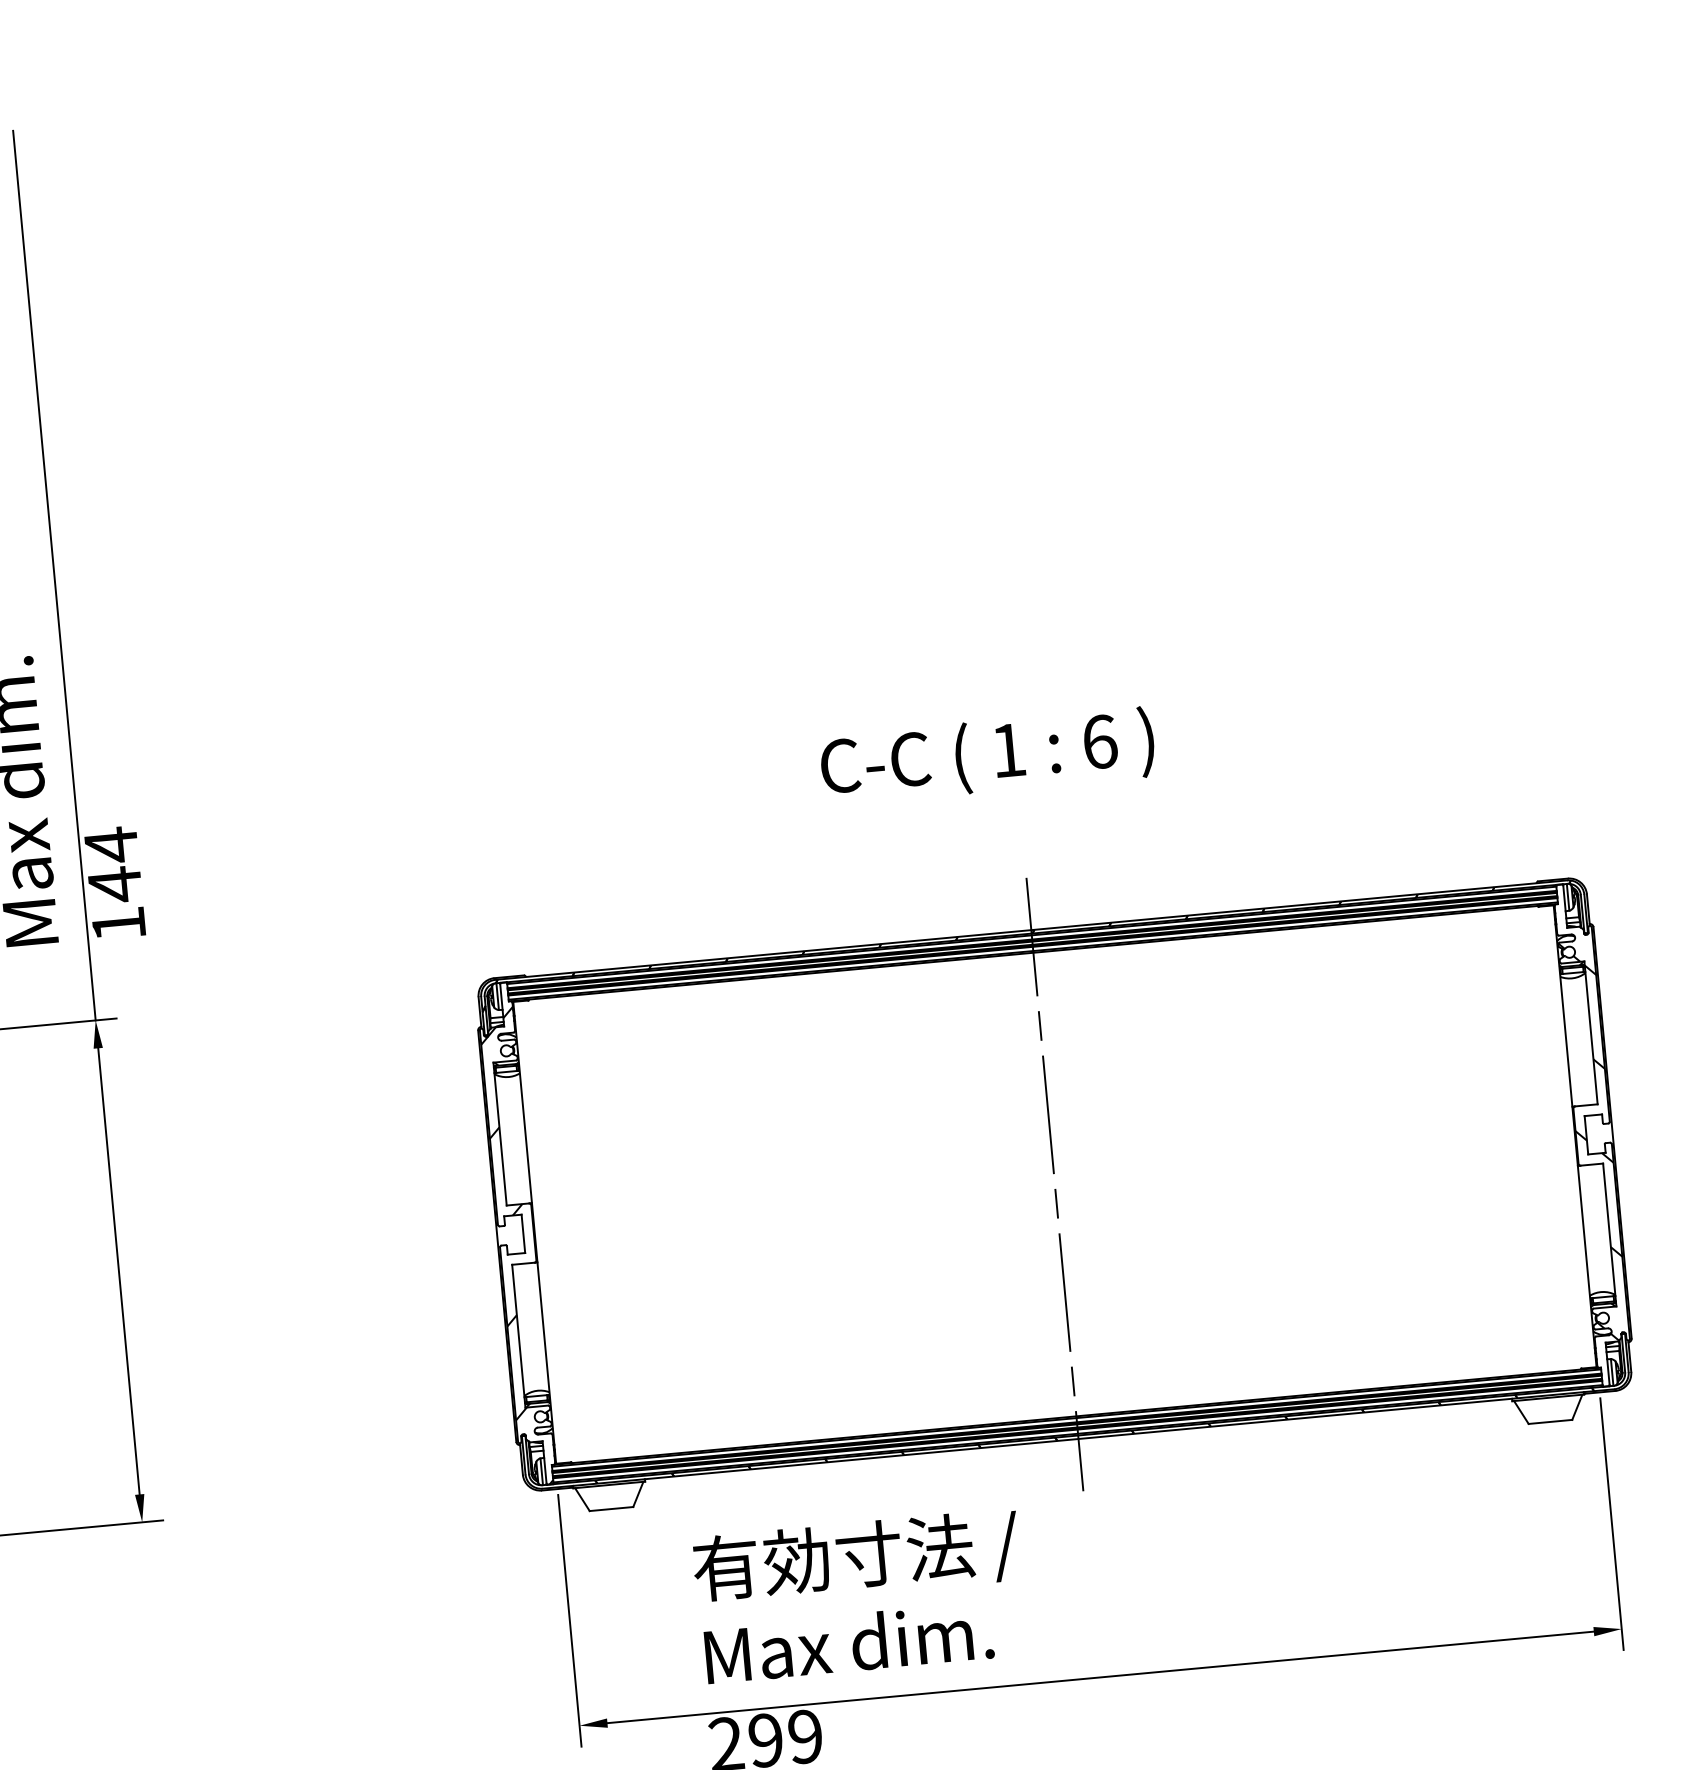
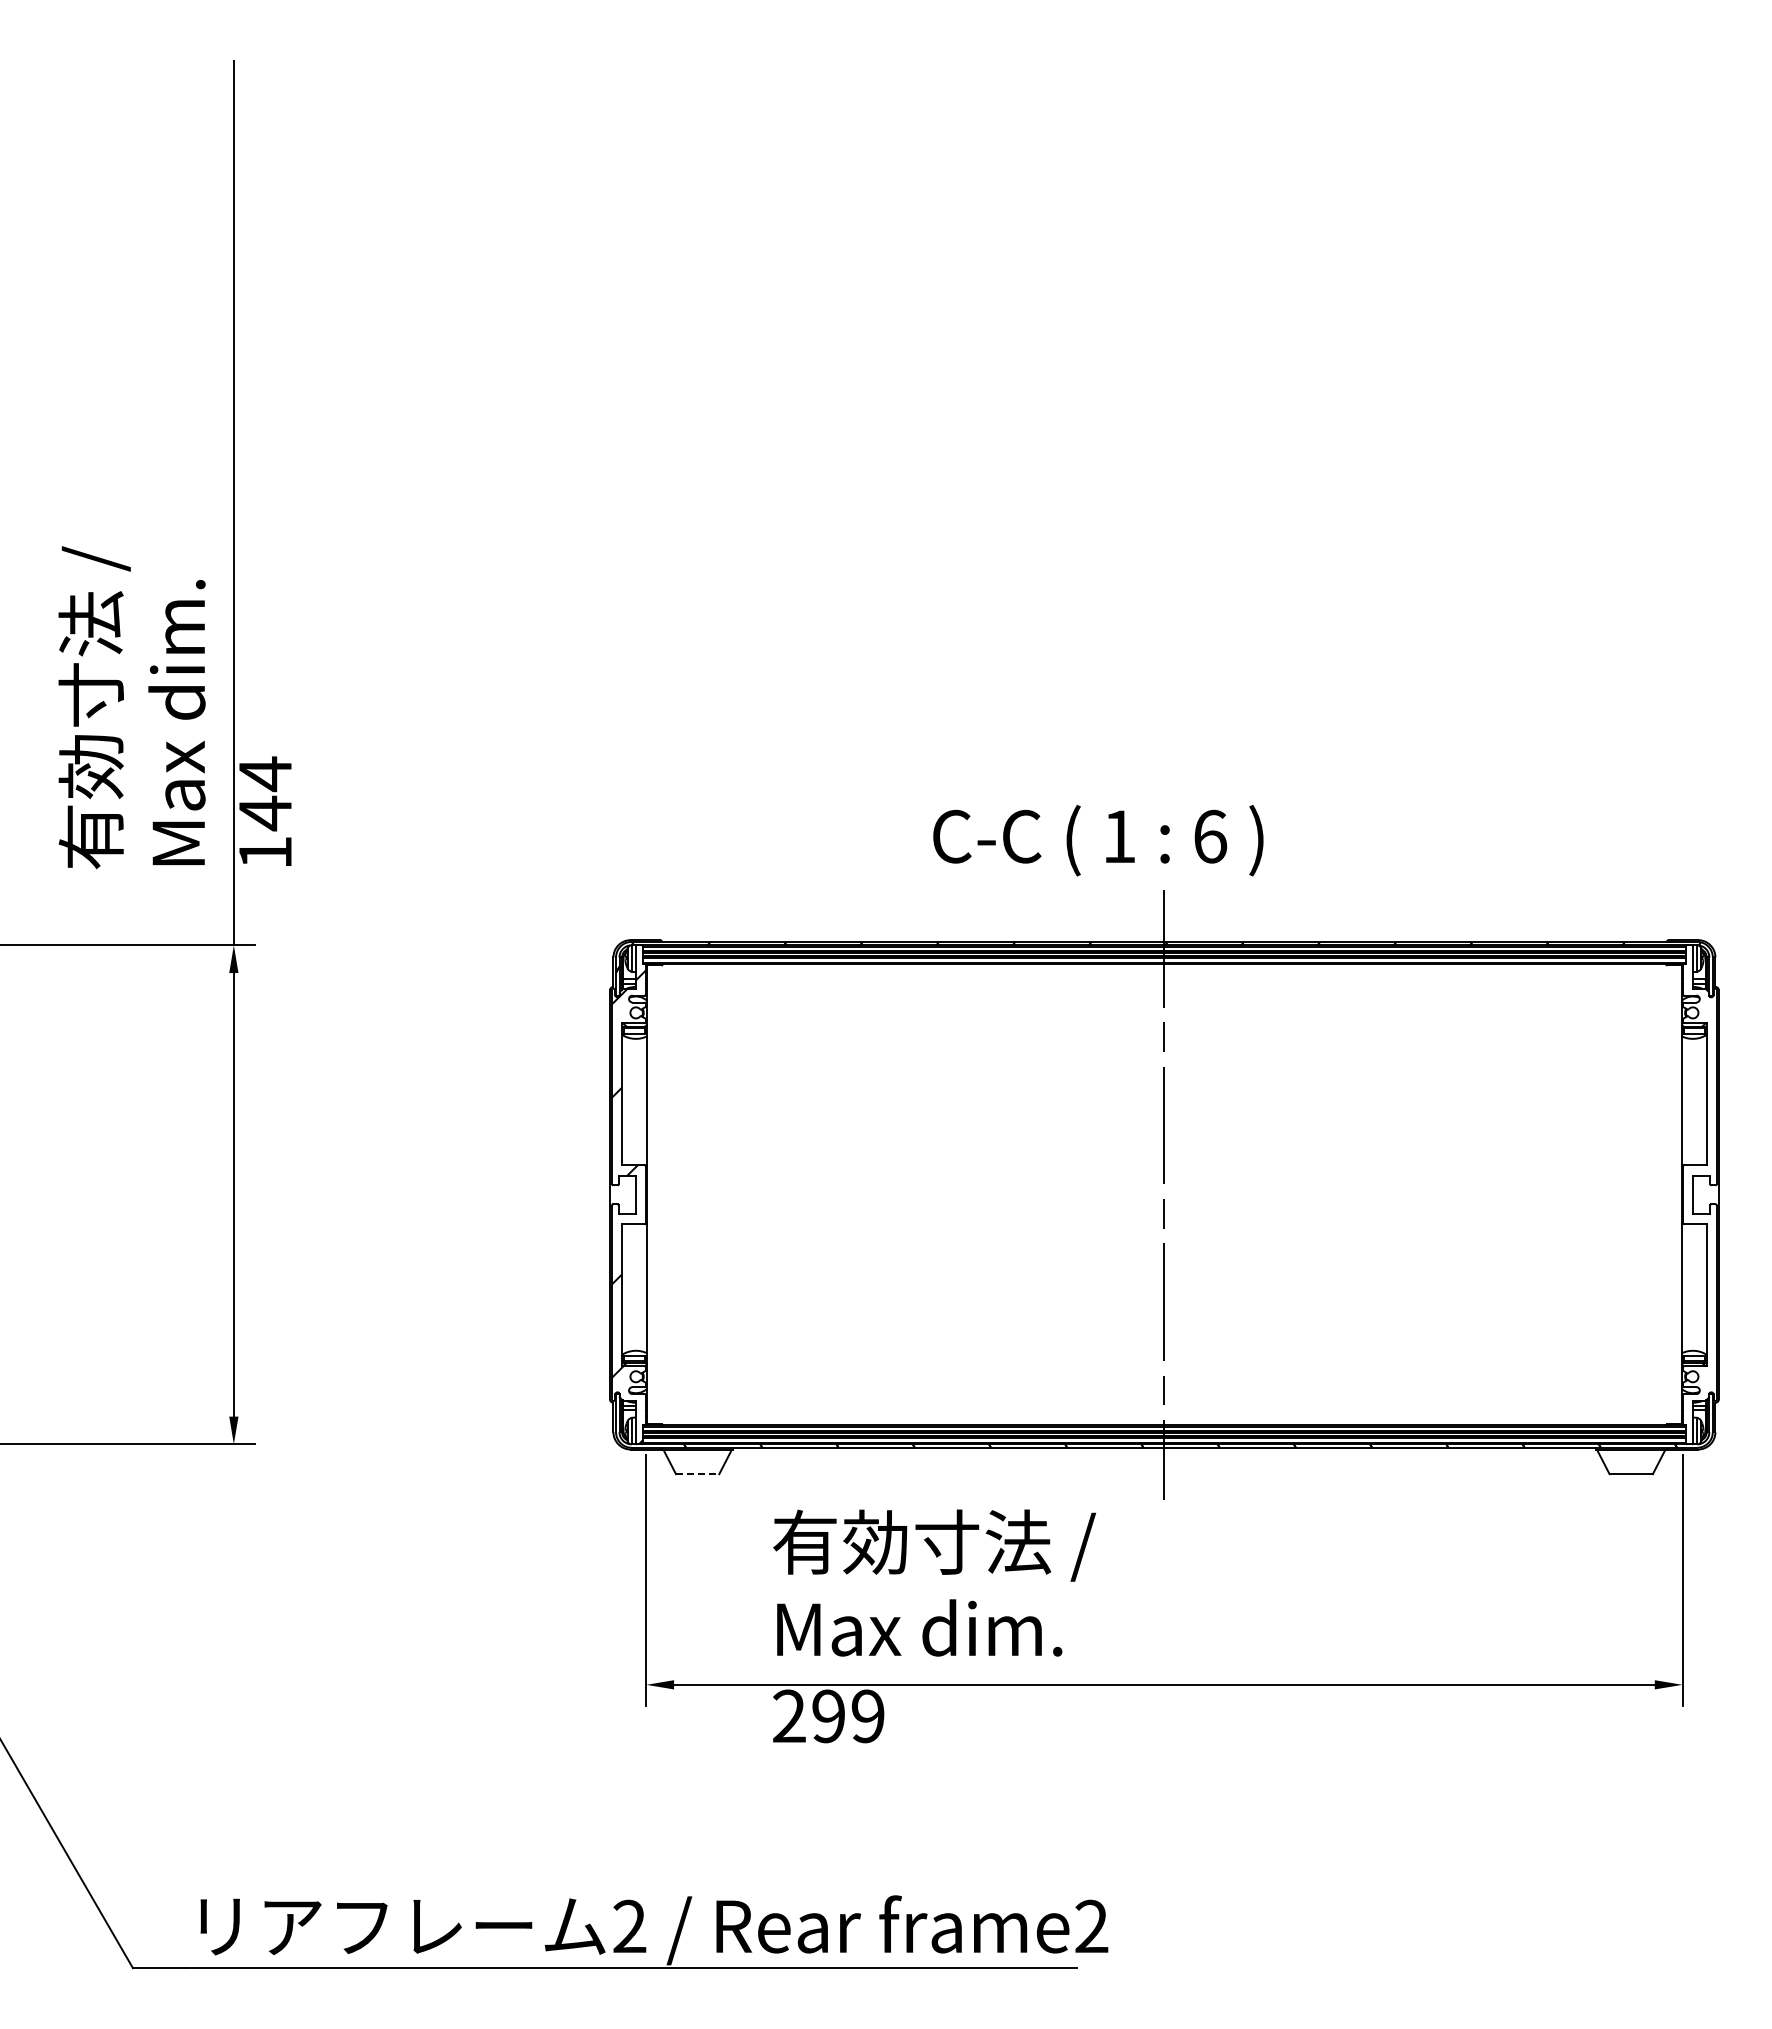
text: (987, 756) -> (1098, 840), moved
hatch: (1593, 1141) -> (1699, 1201), removed
line: (611, 1509) -> (697, 1474), solid -> dashed

